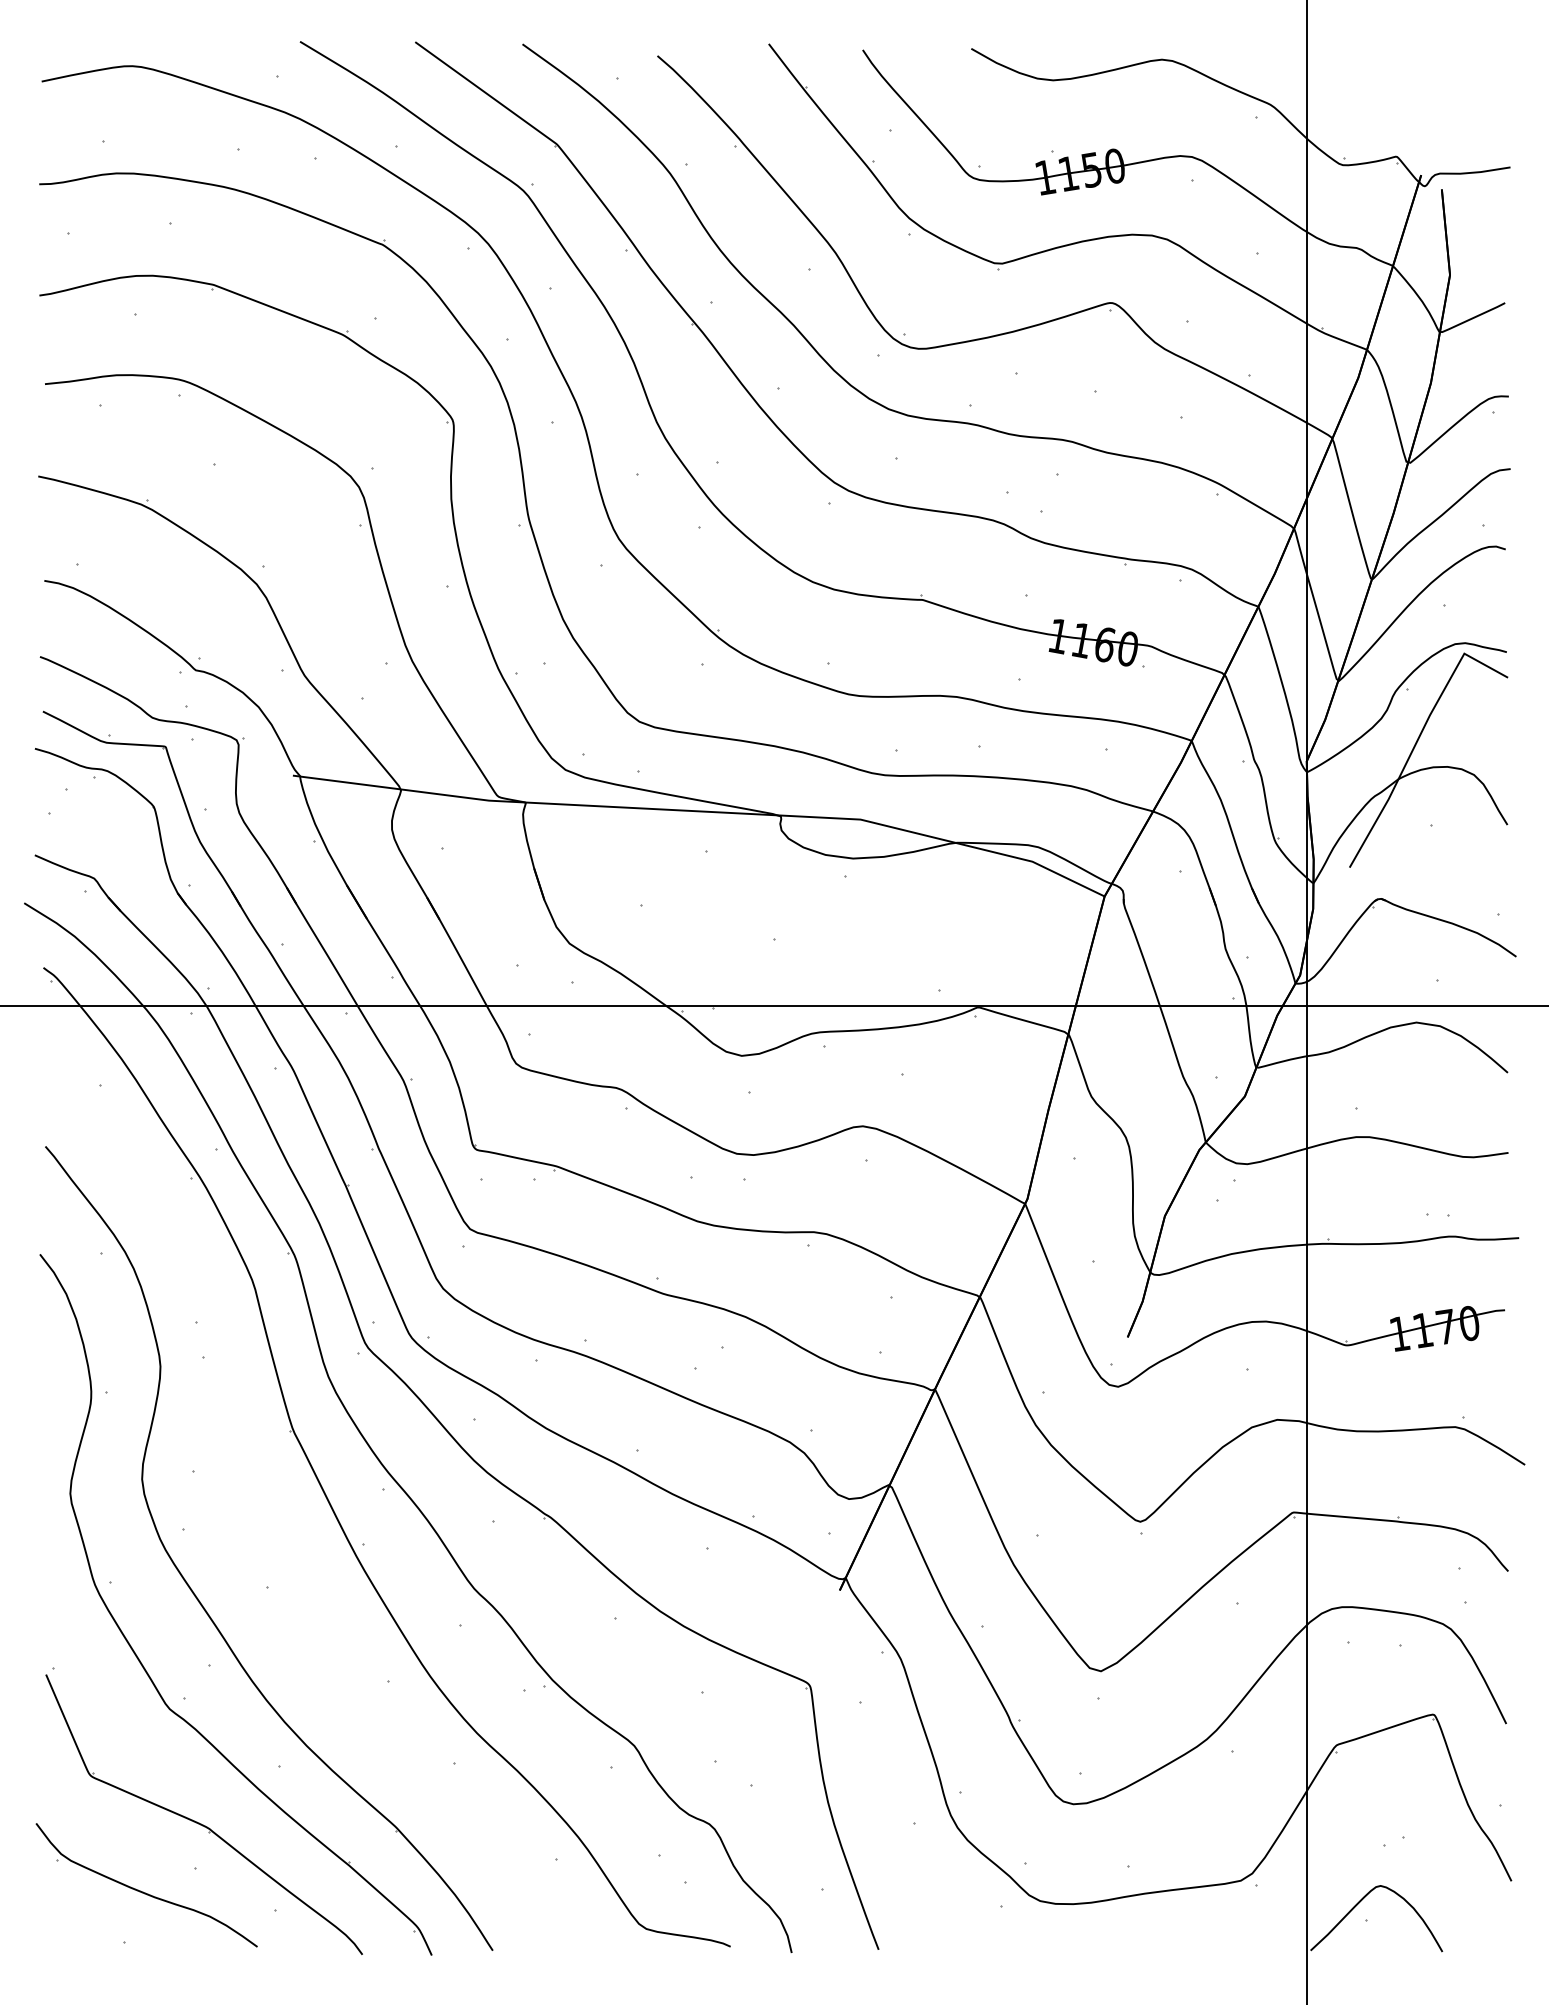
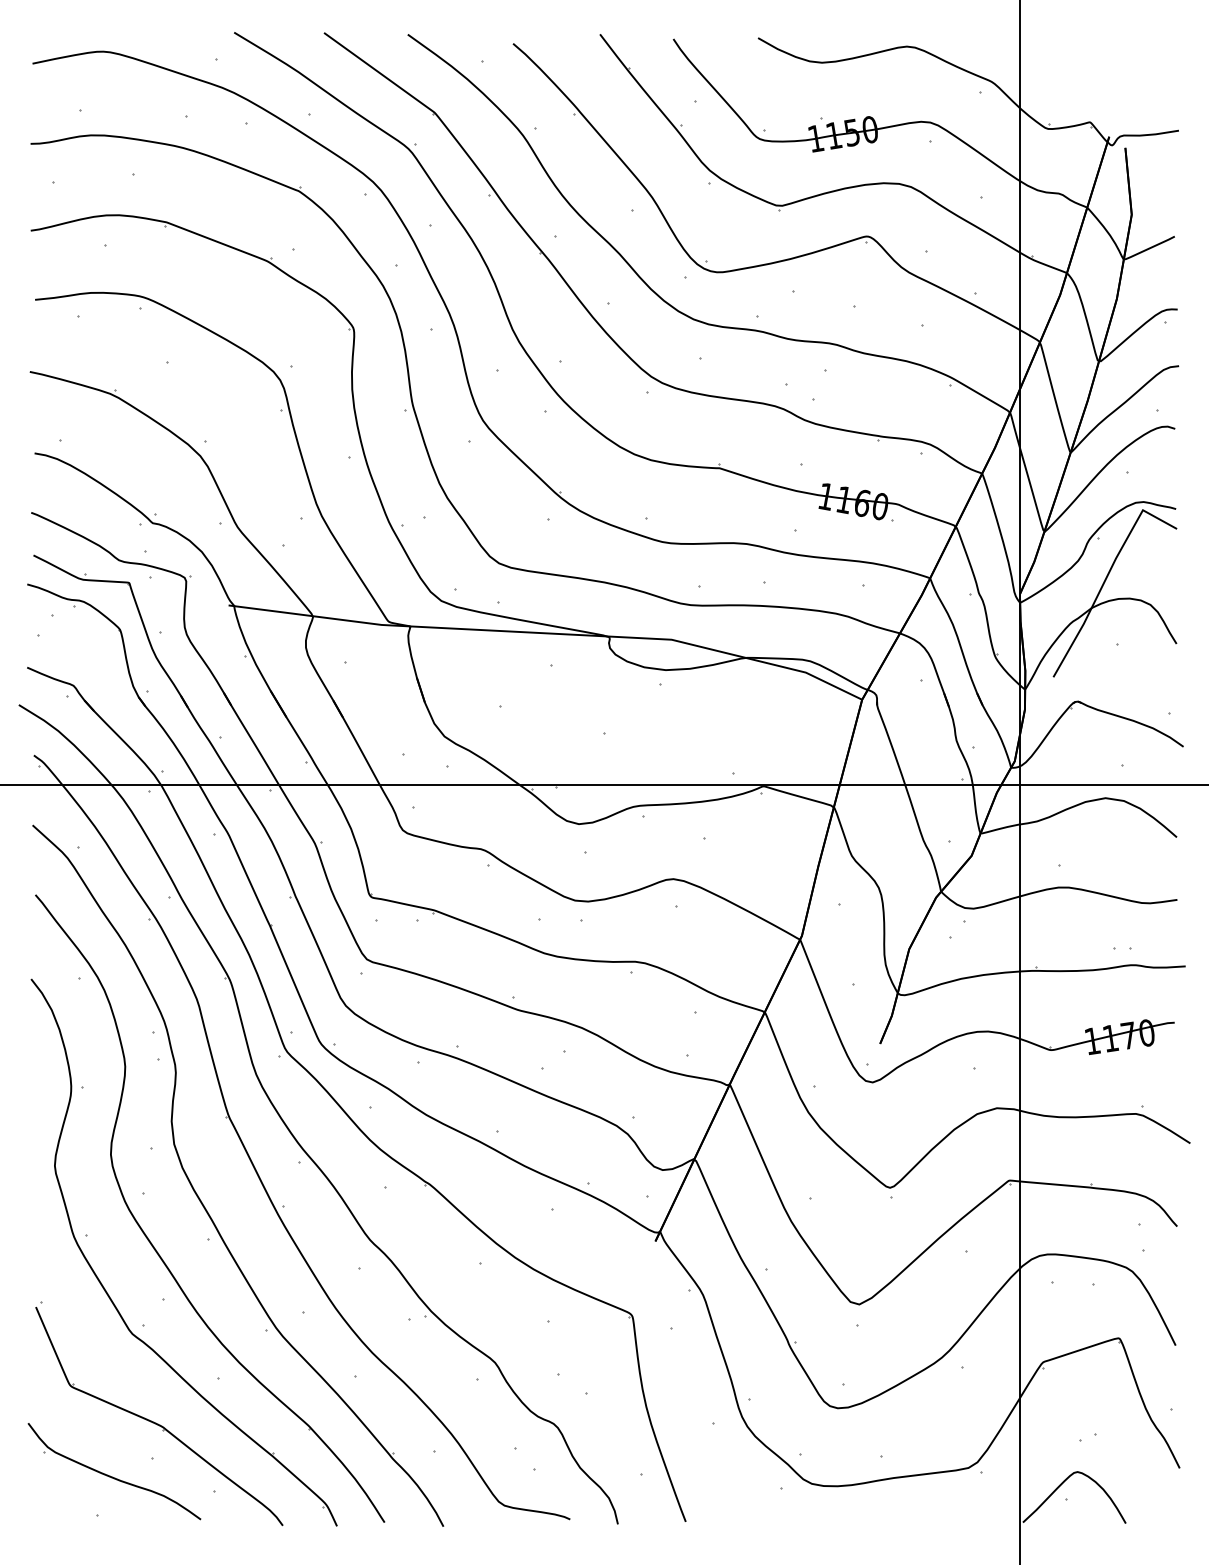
part: (256, 1535) -> (200, 1198), added

